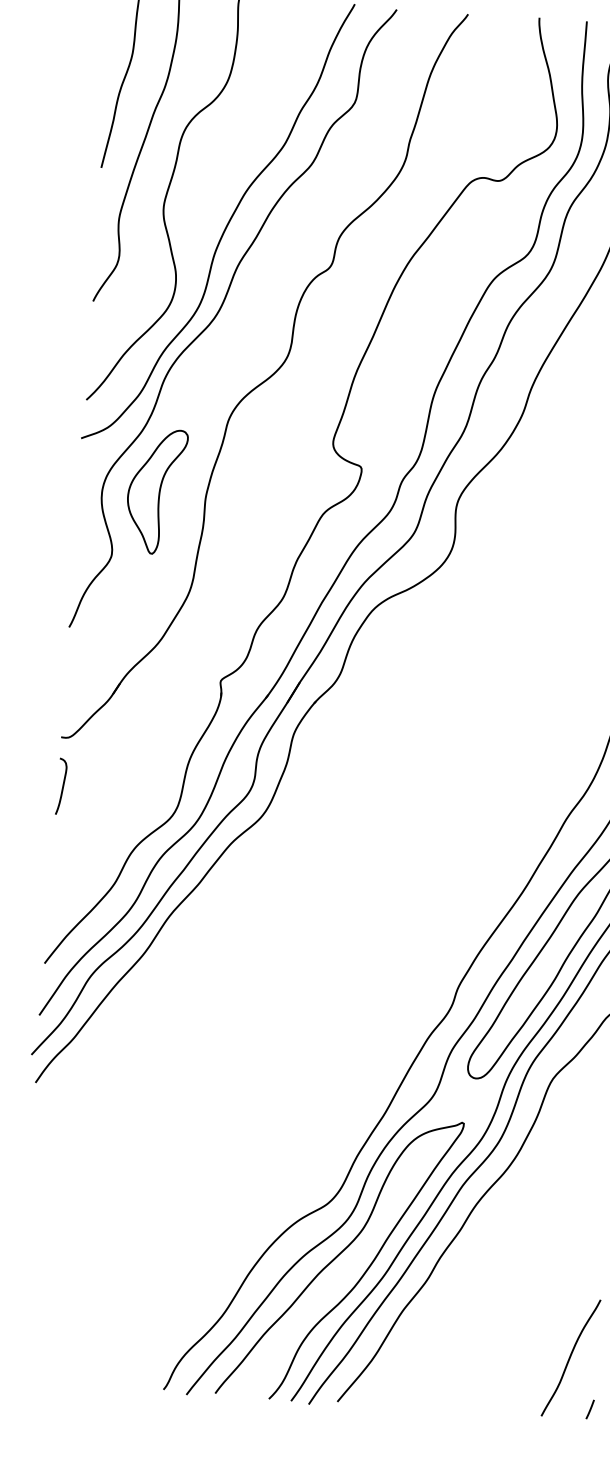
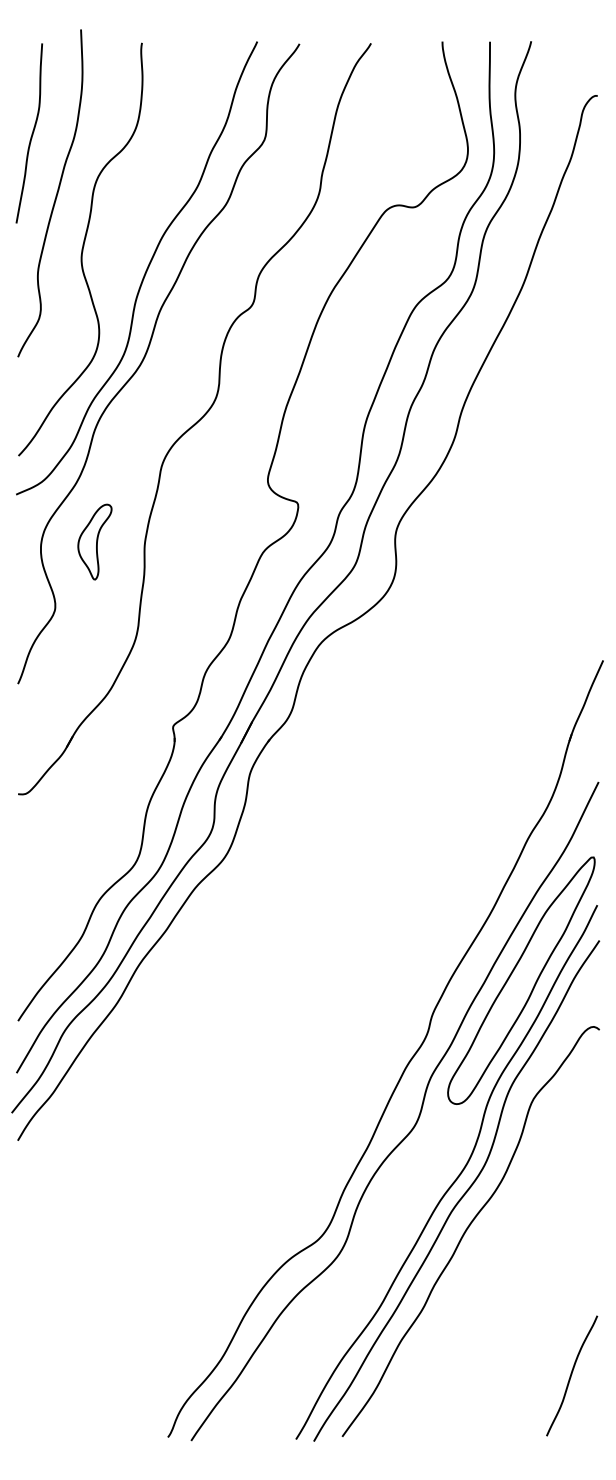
part: (155, 490) -> (94, 541), size x0.6
curve: (61, 786) -> (22, 843), removed
curve: (338, 1257) -> (332, 1292), removed
line: (589, 1409) -> (594, 1425), removed

